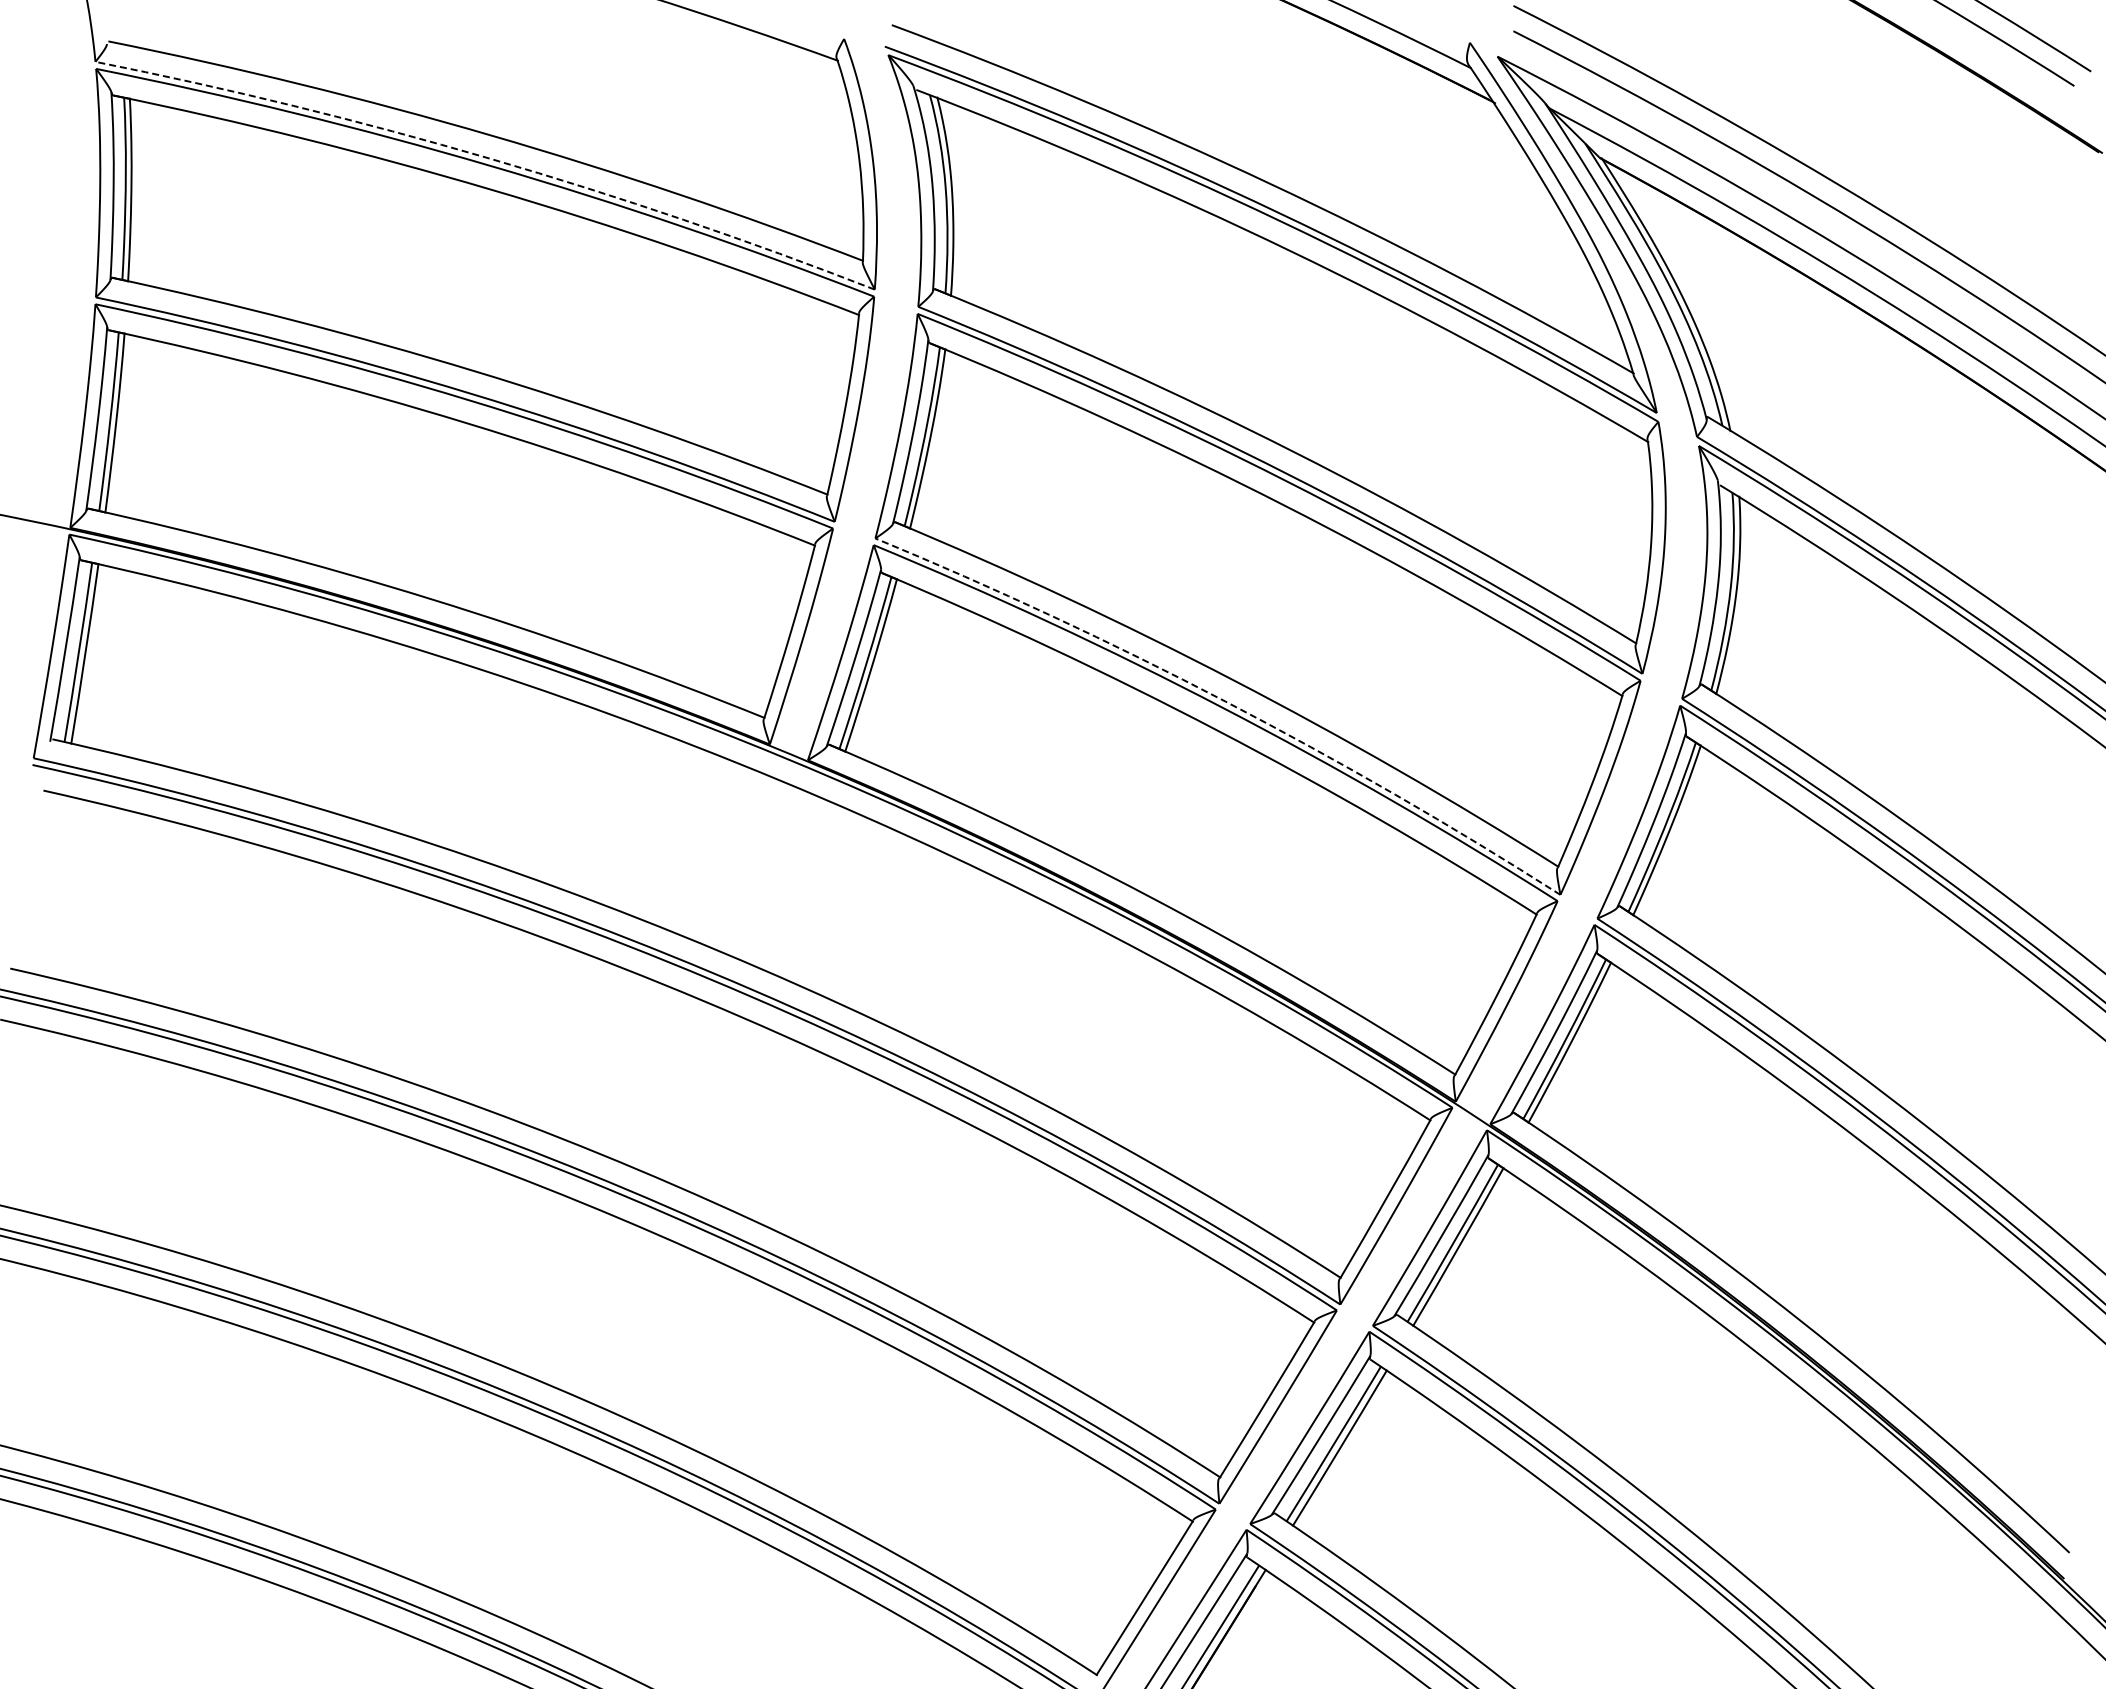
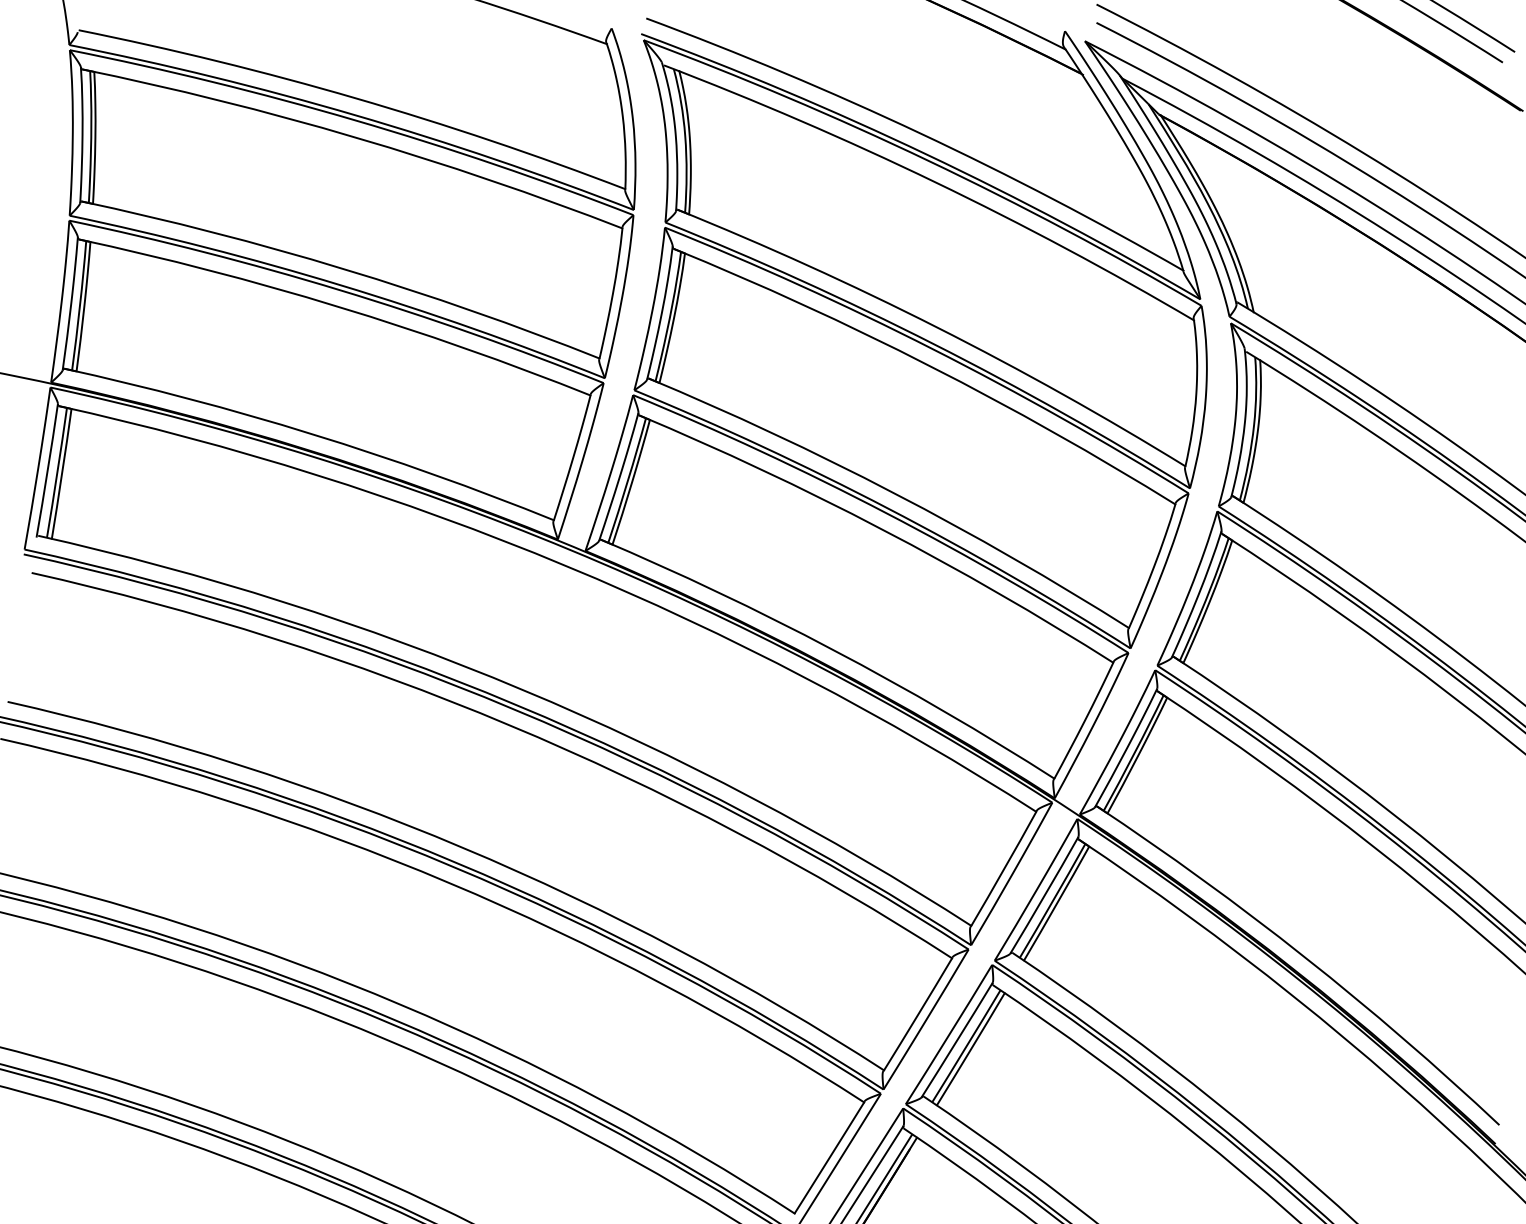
arc: (490, 158) -> (355, 115), dashed -> solid
arc: (1225, 701) -> (887, 508), dashed -> solid

